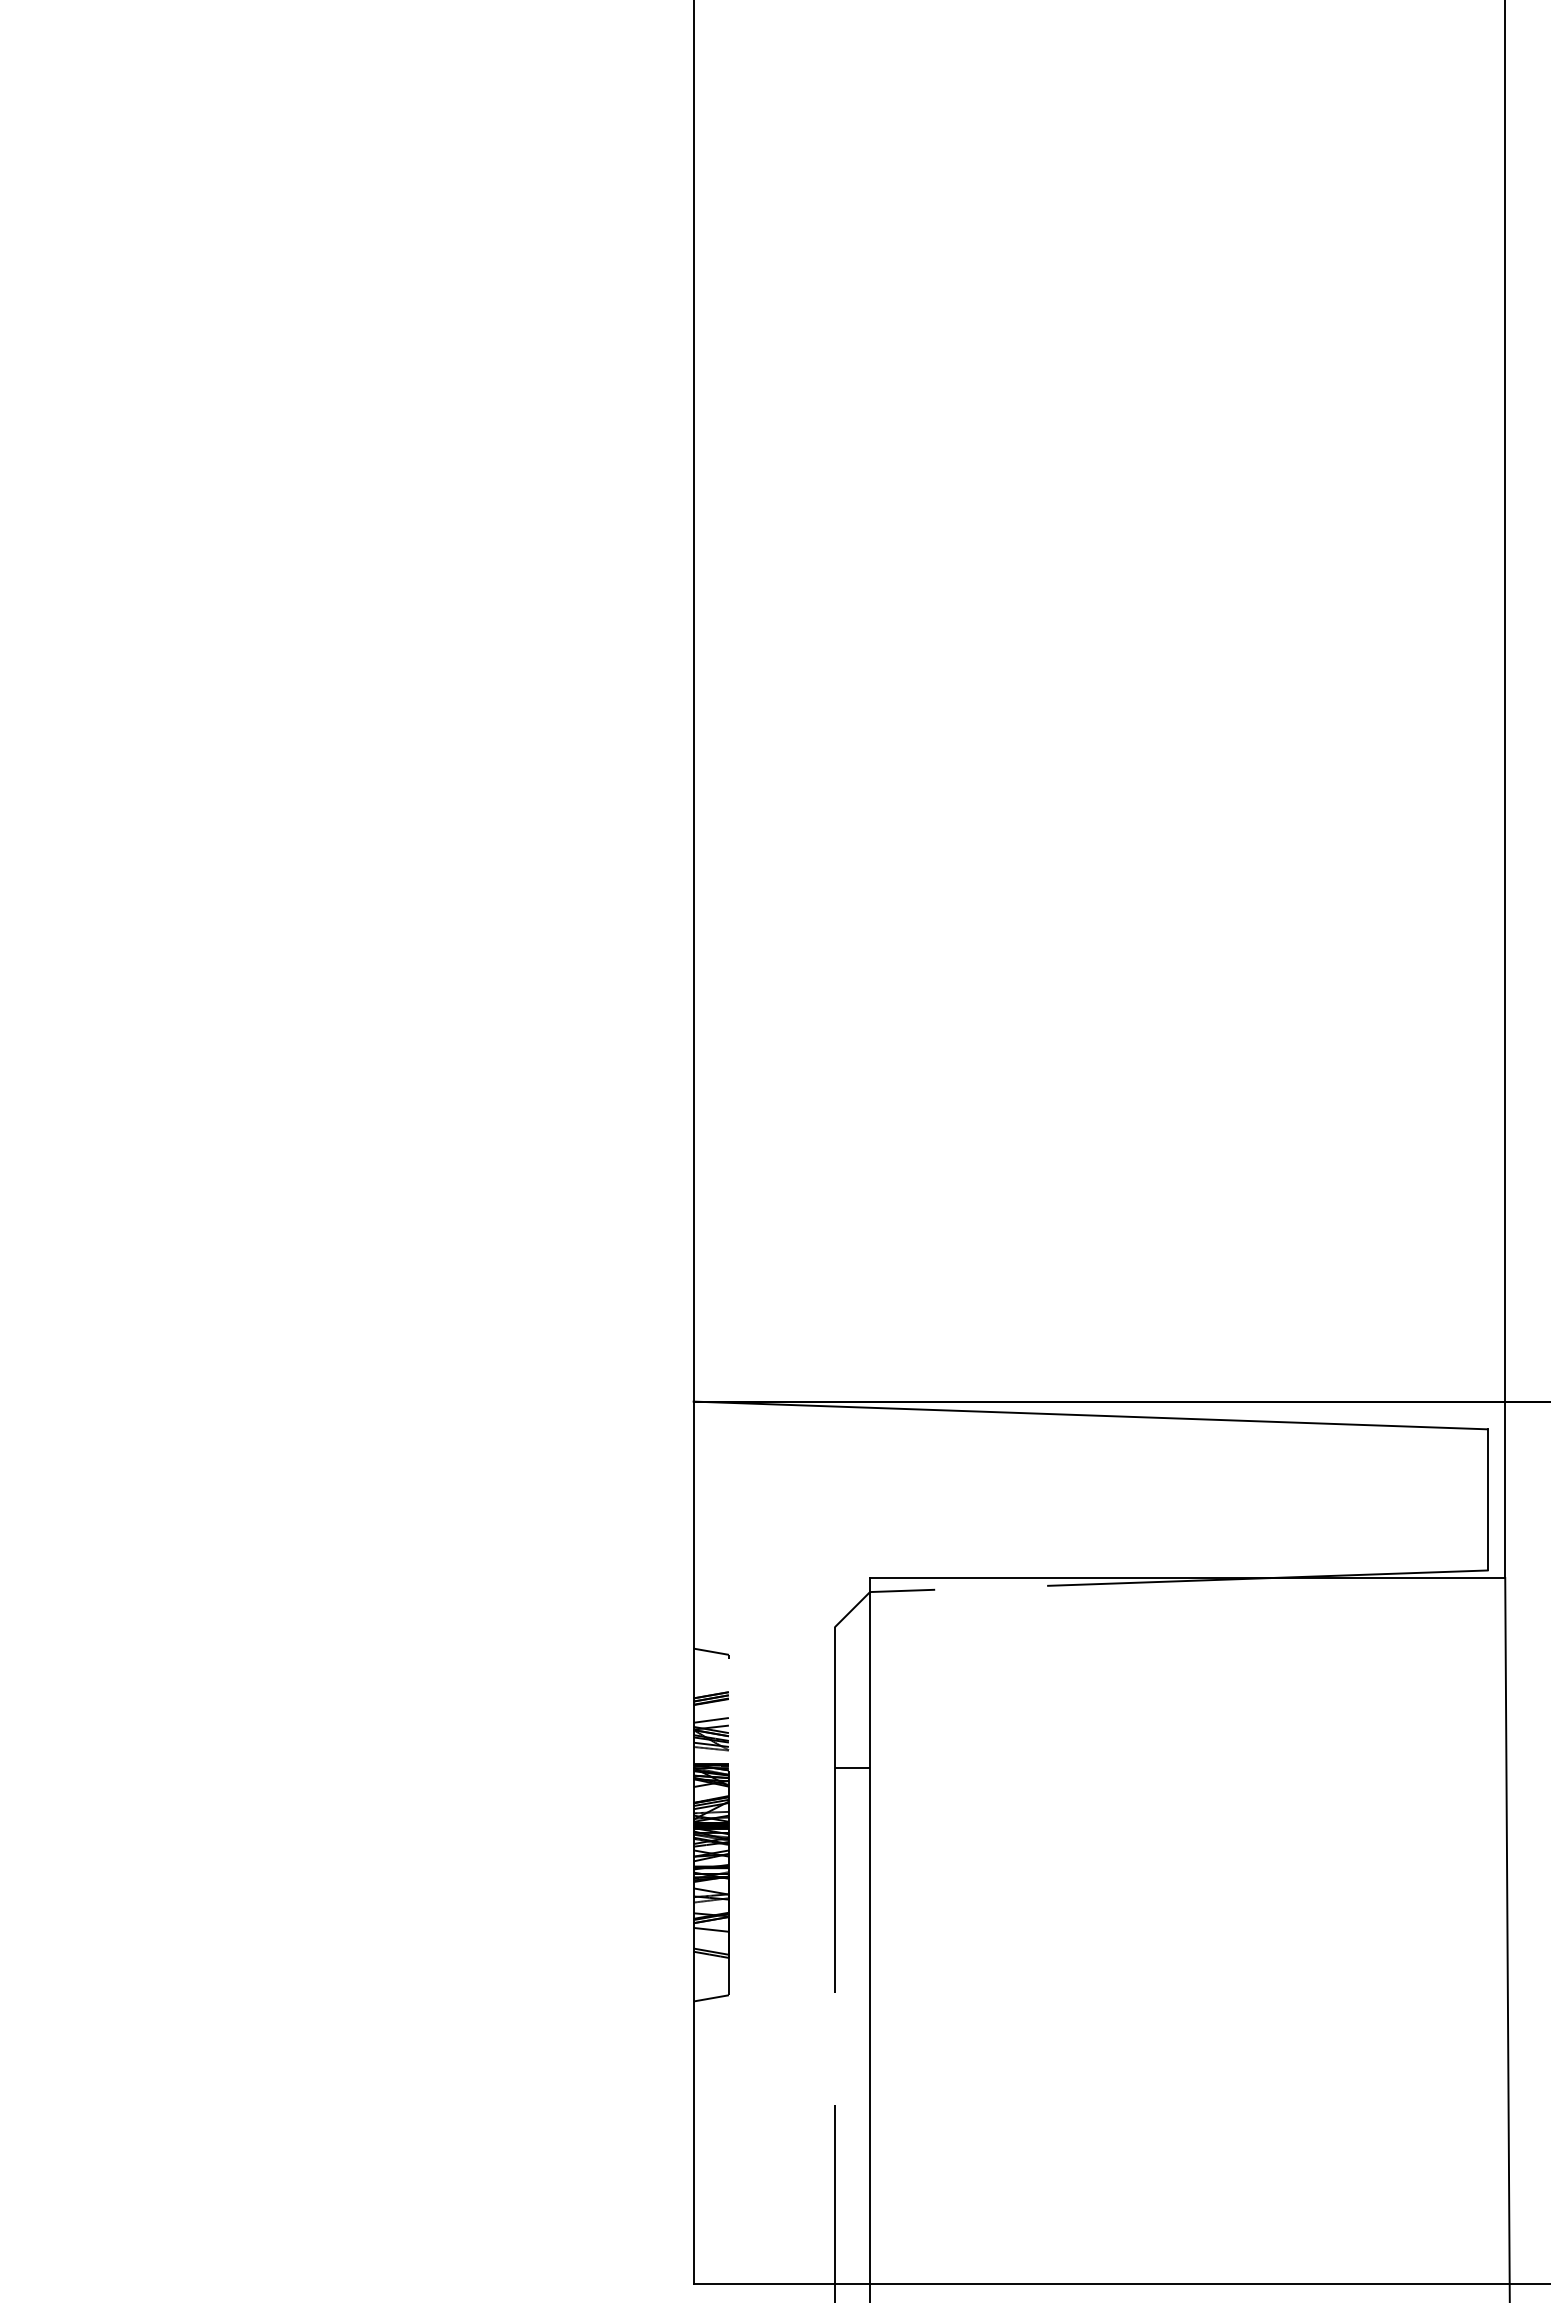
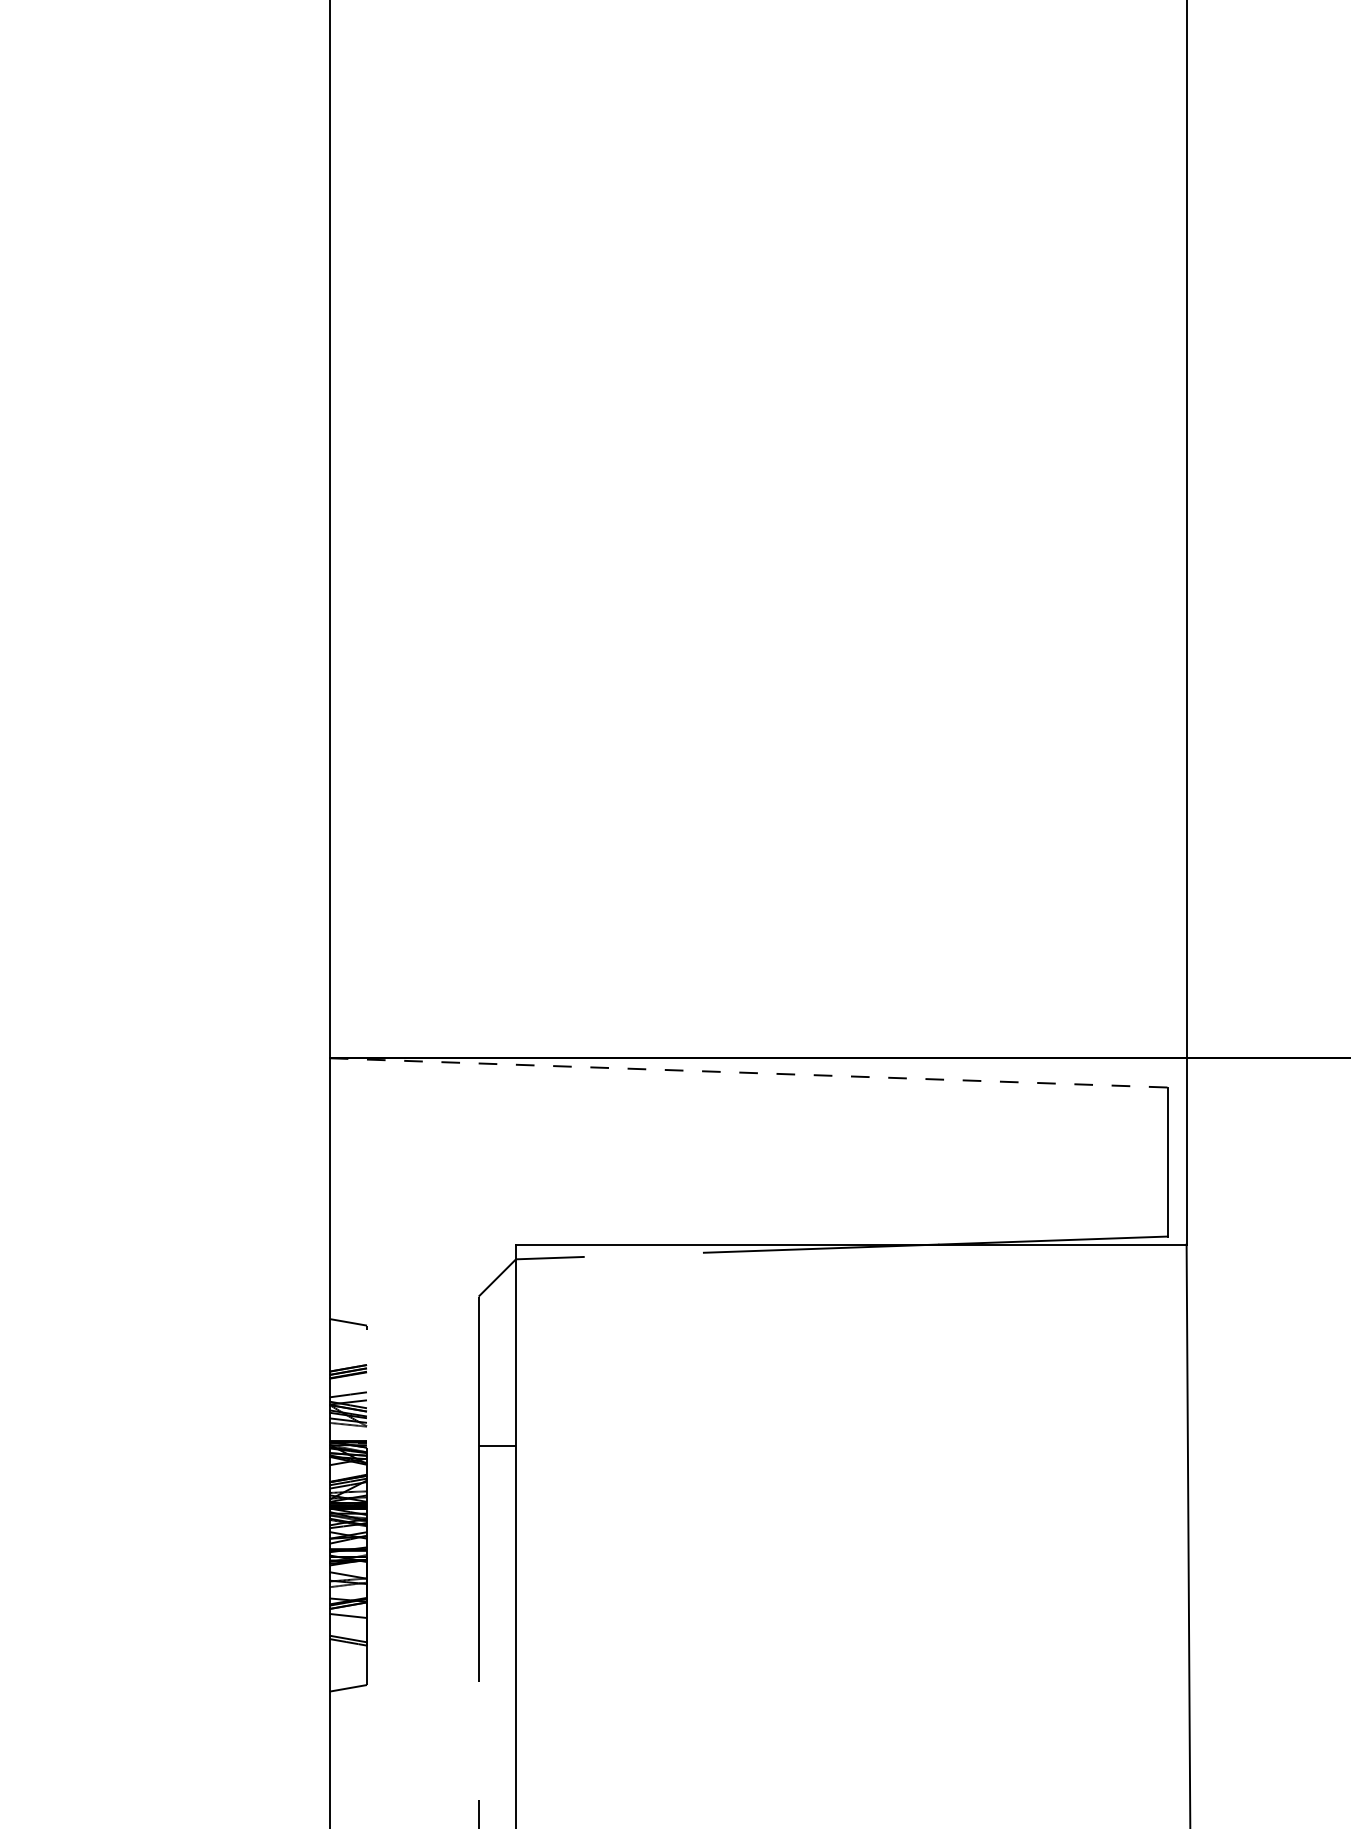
line: (1091, 1415) -> (749, 1072), solid -> dashed

